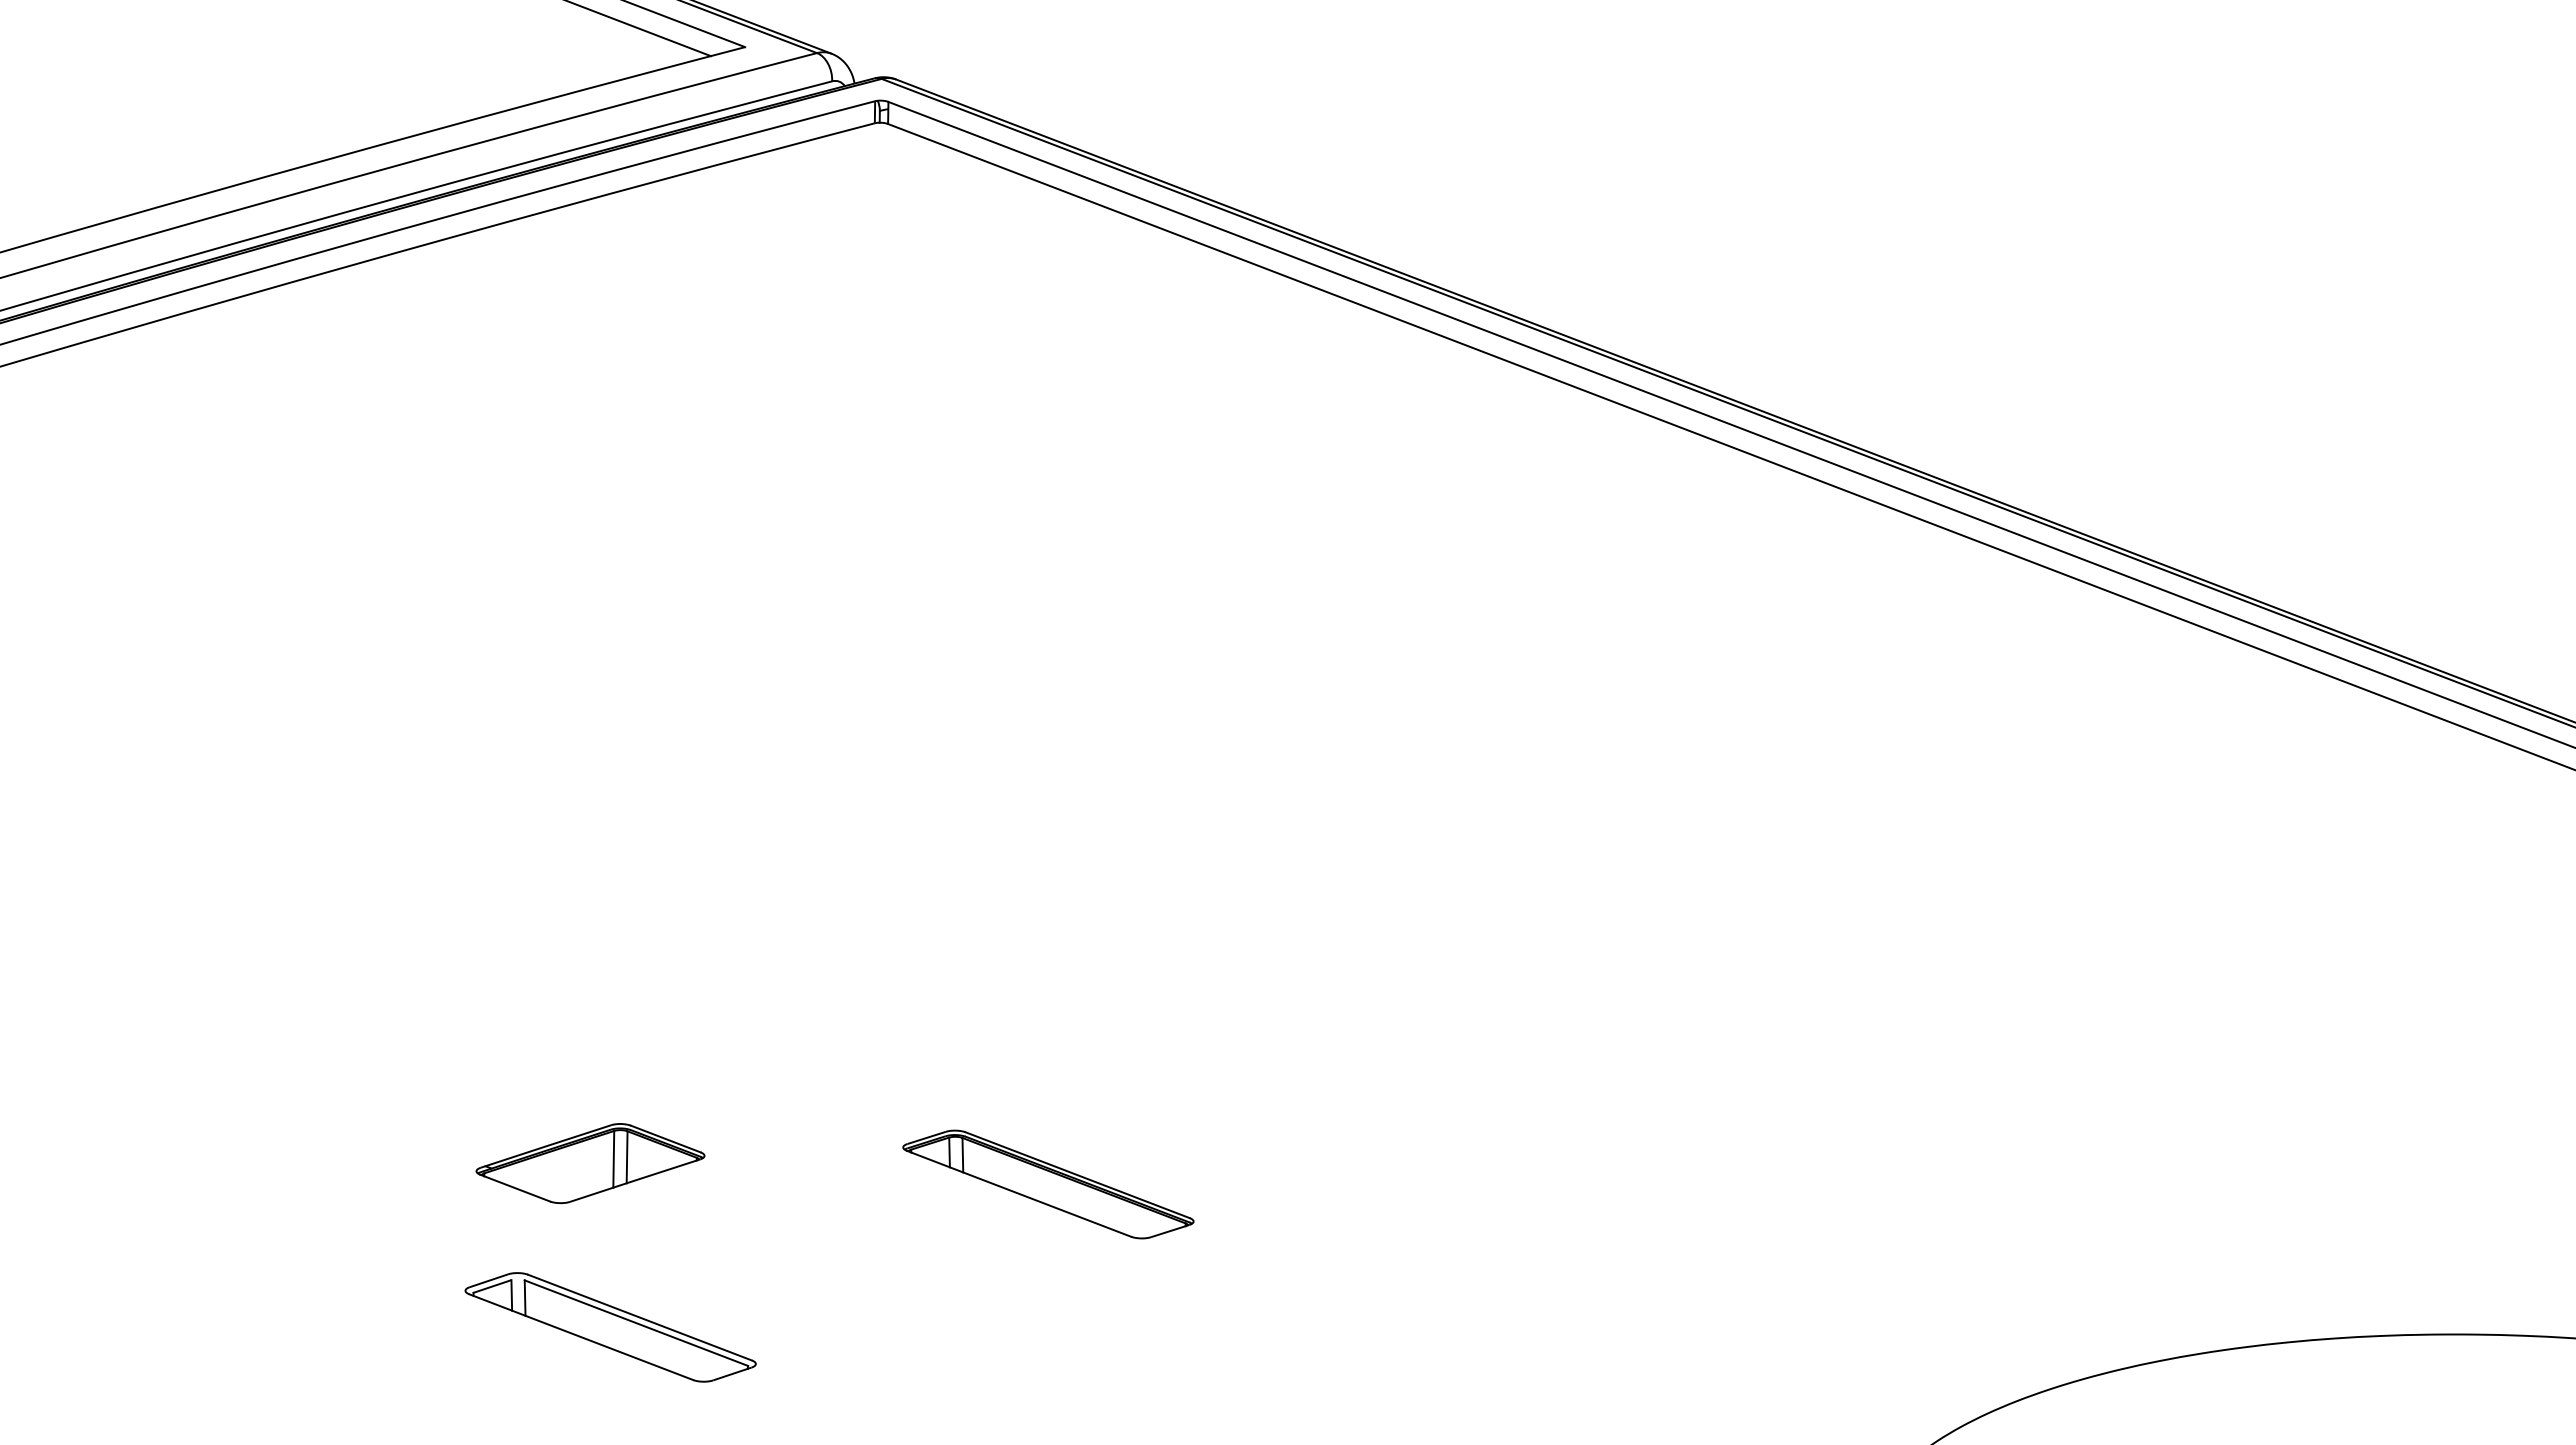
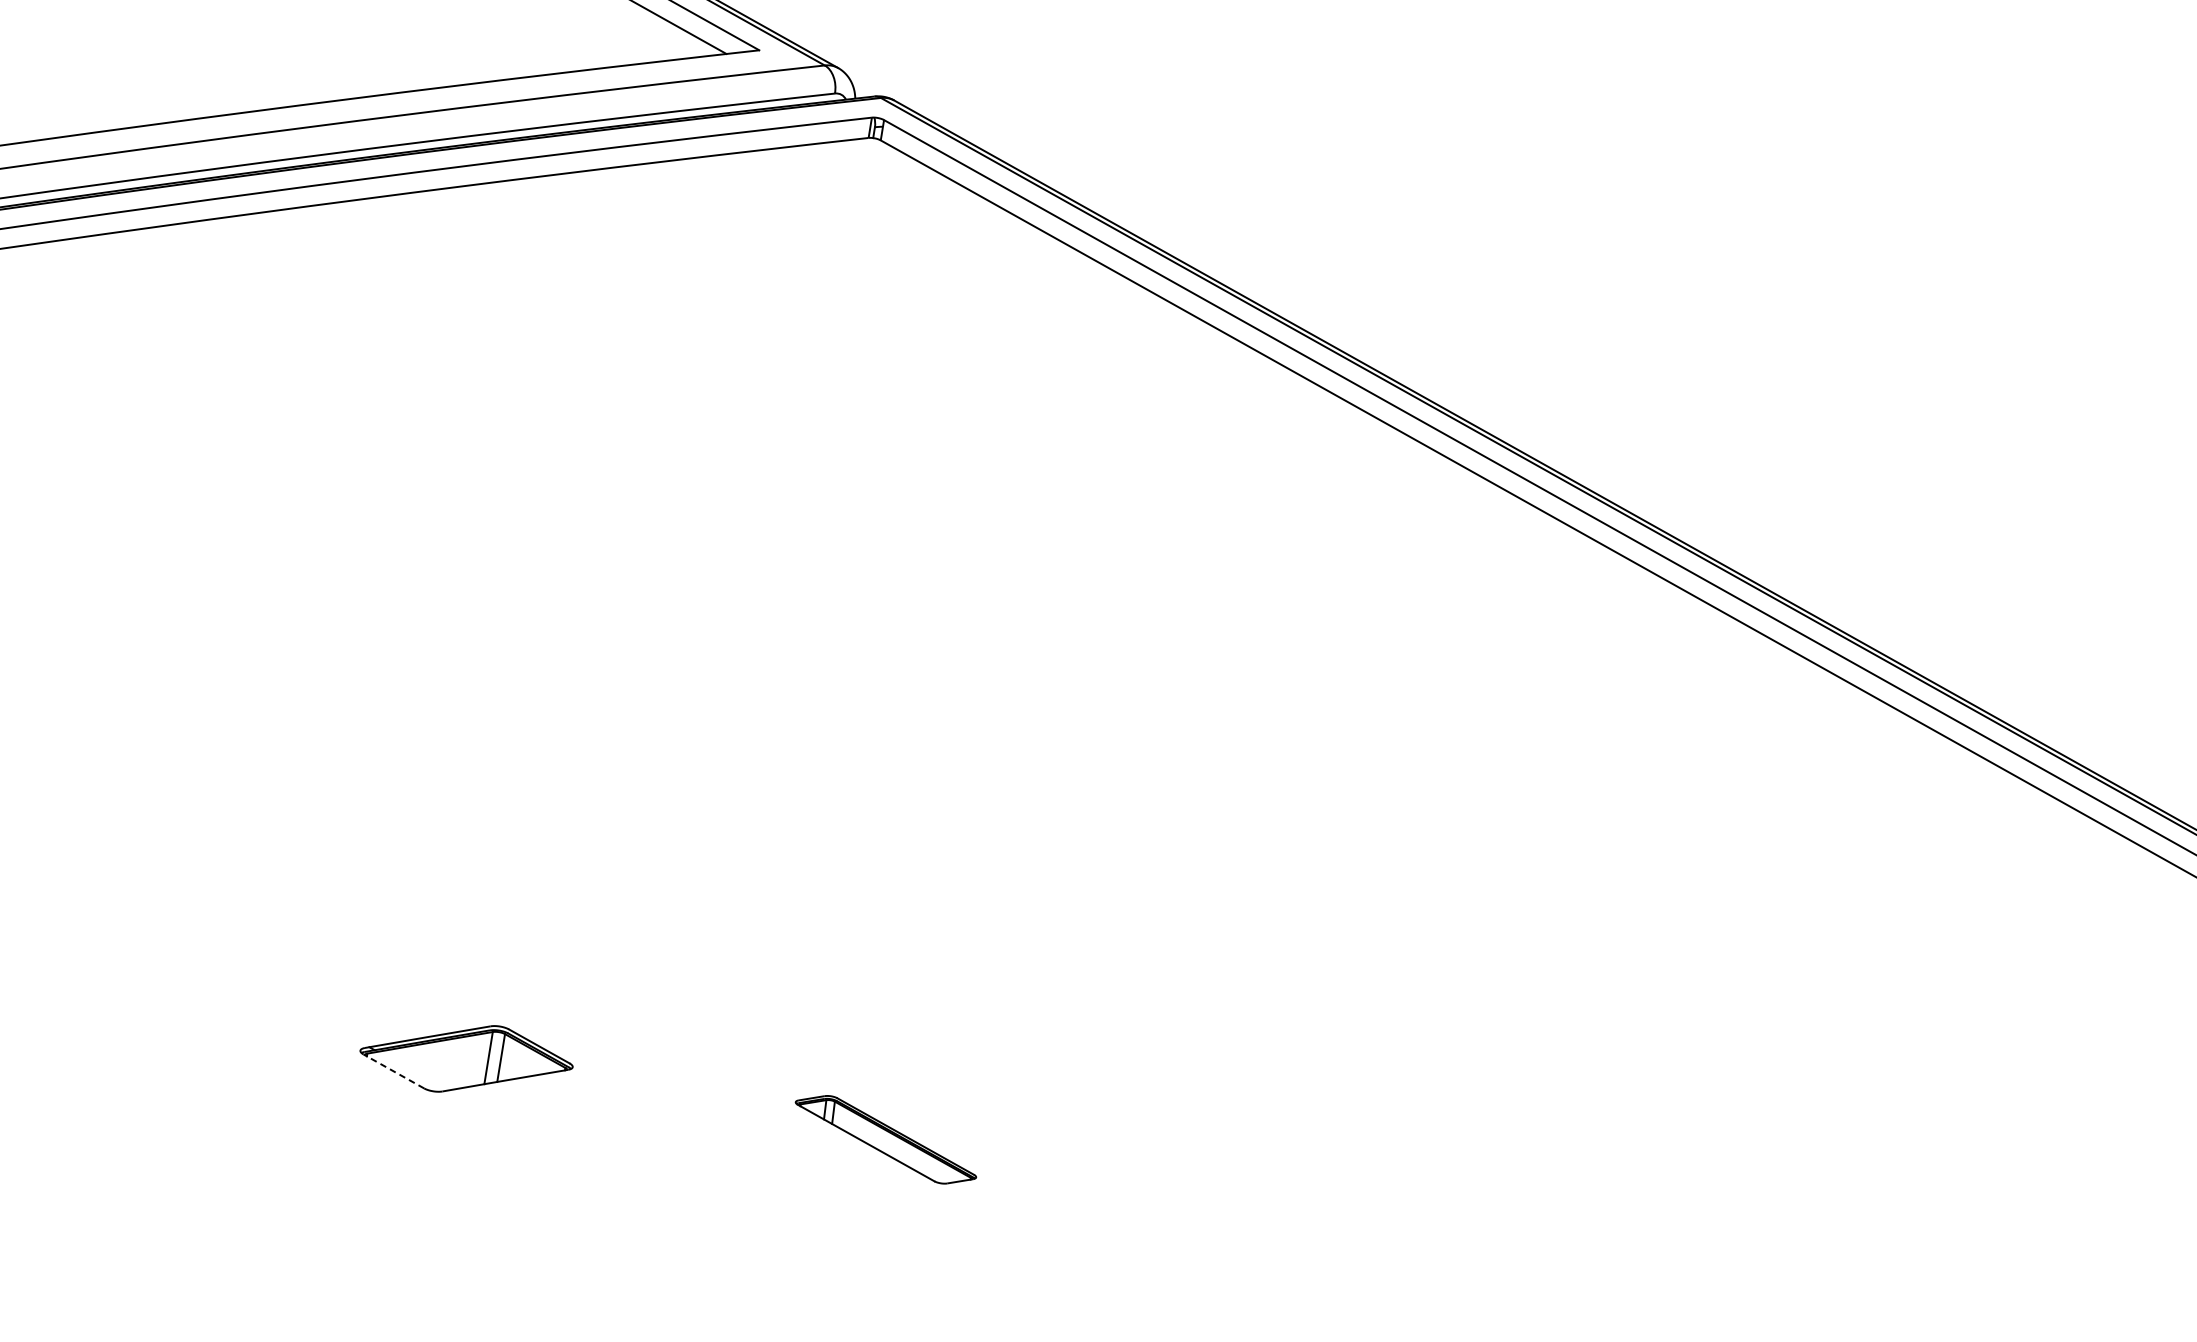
part: (1048, 1184) -> (886, 1139), size x0.7
line: (514, 1187) -> (393, 1070), solid -> dashed
part: (610, 1327) -> (462, 1212), removed

